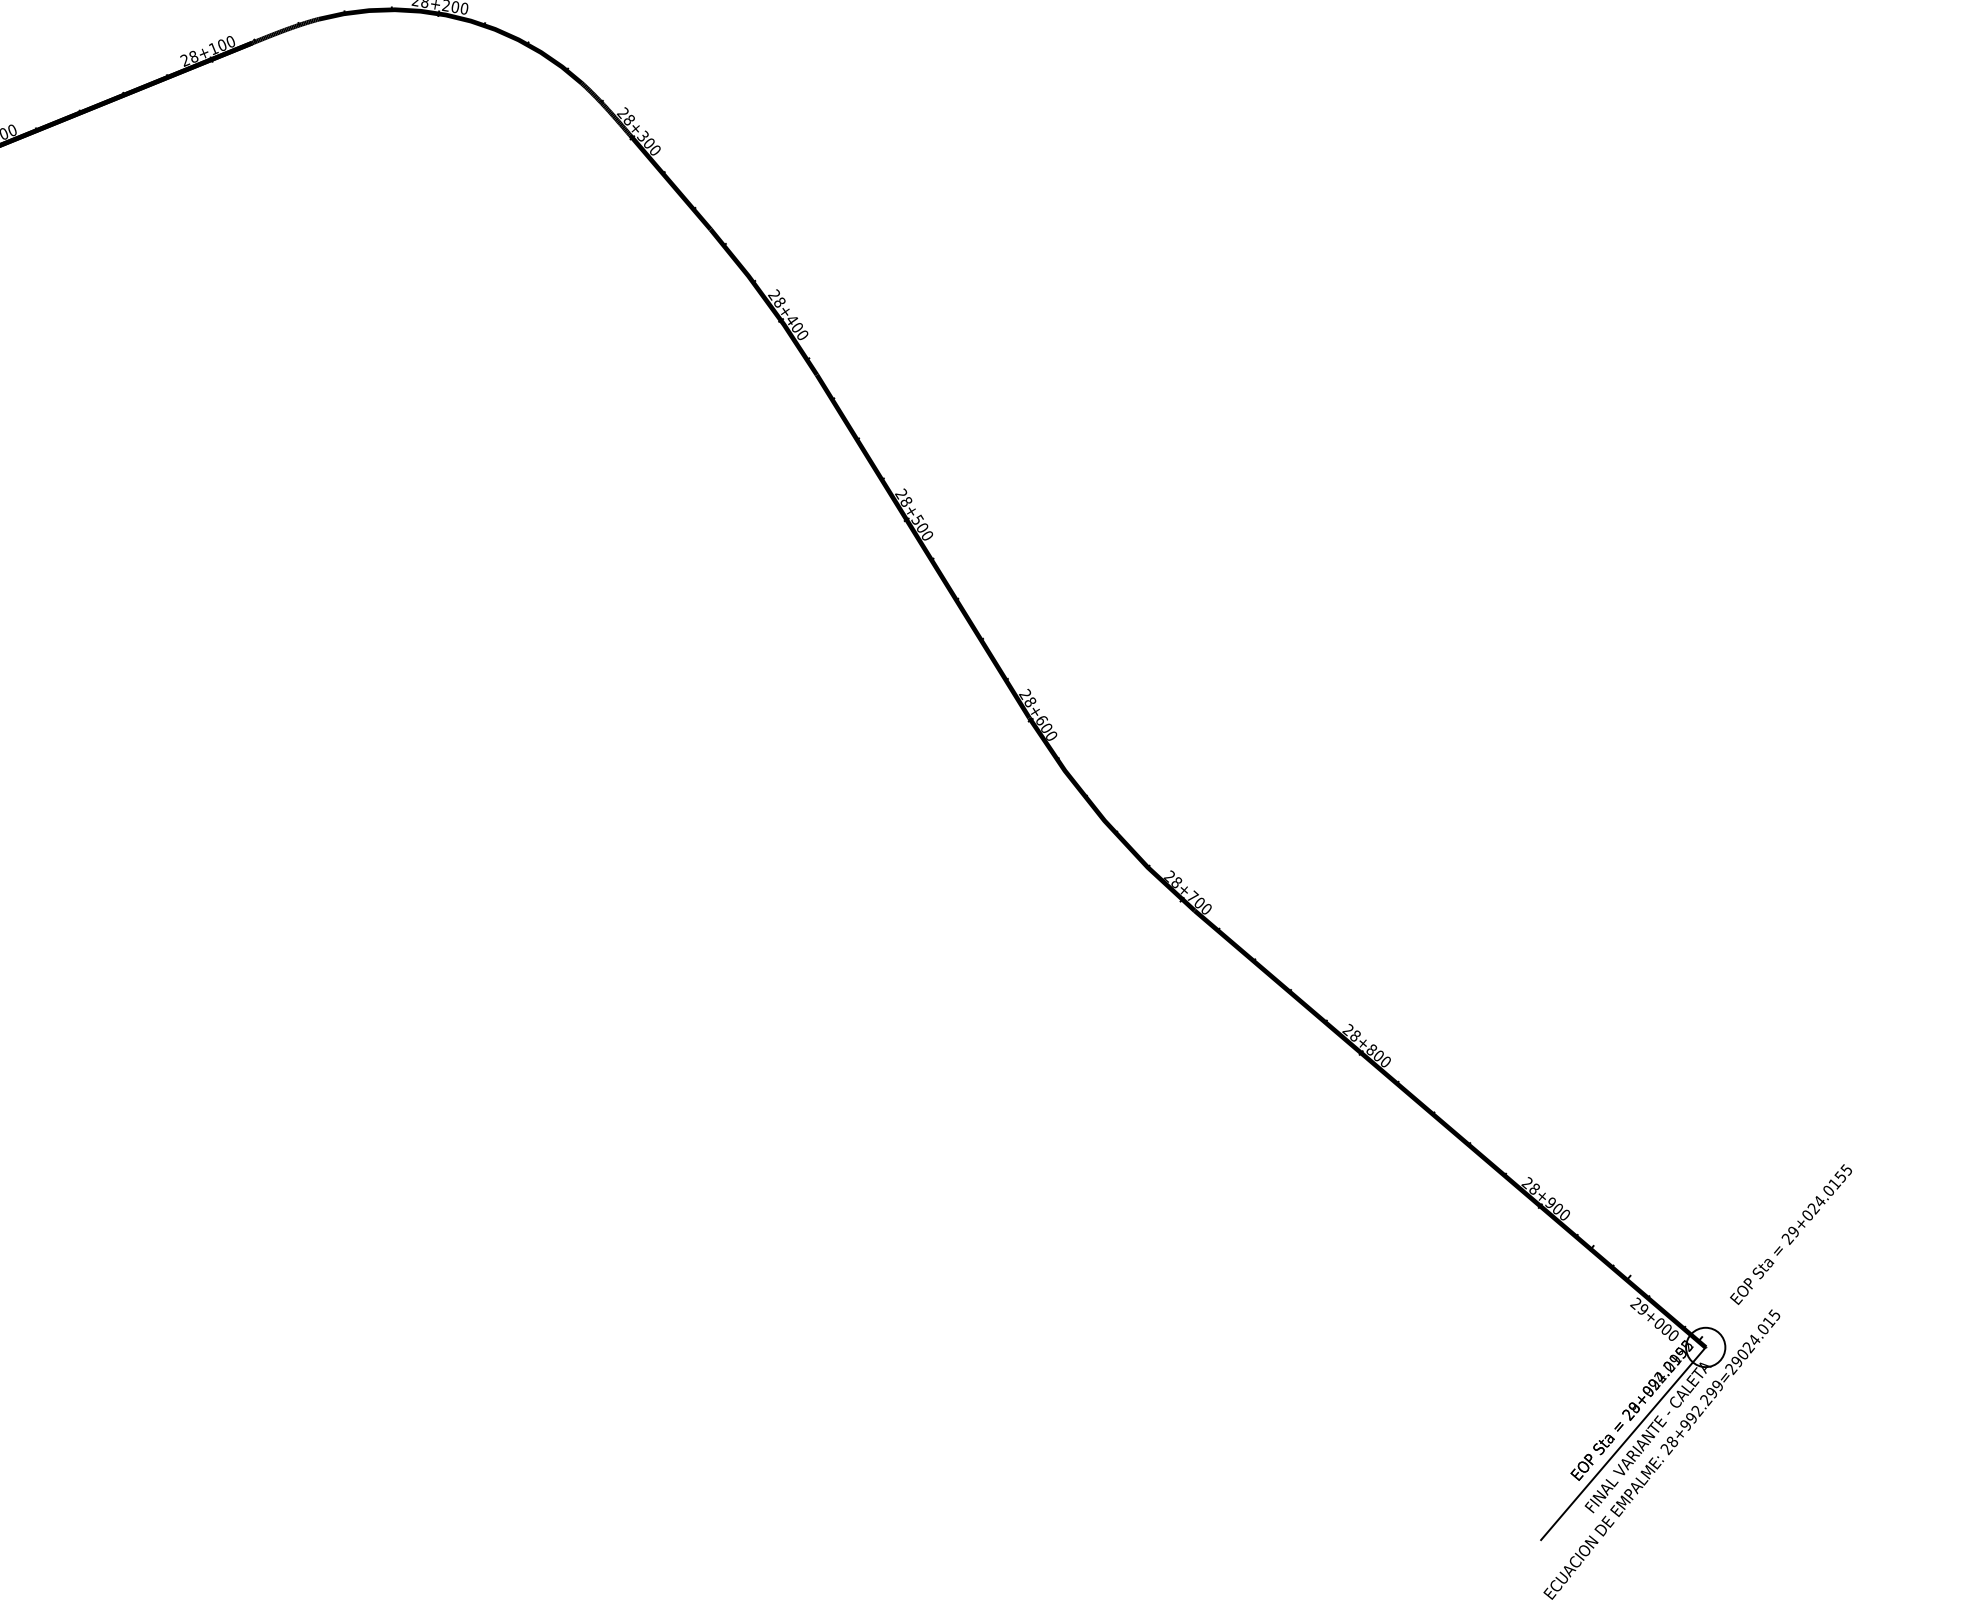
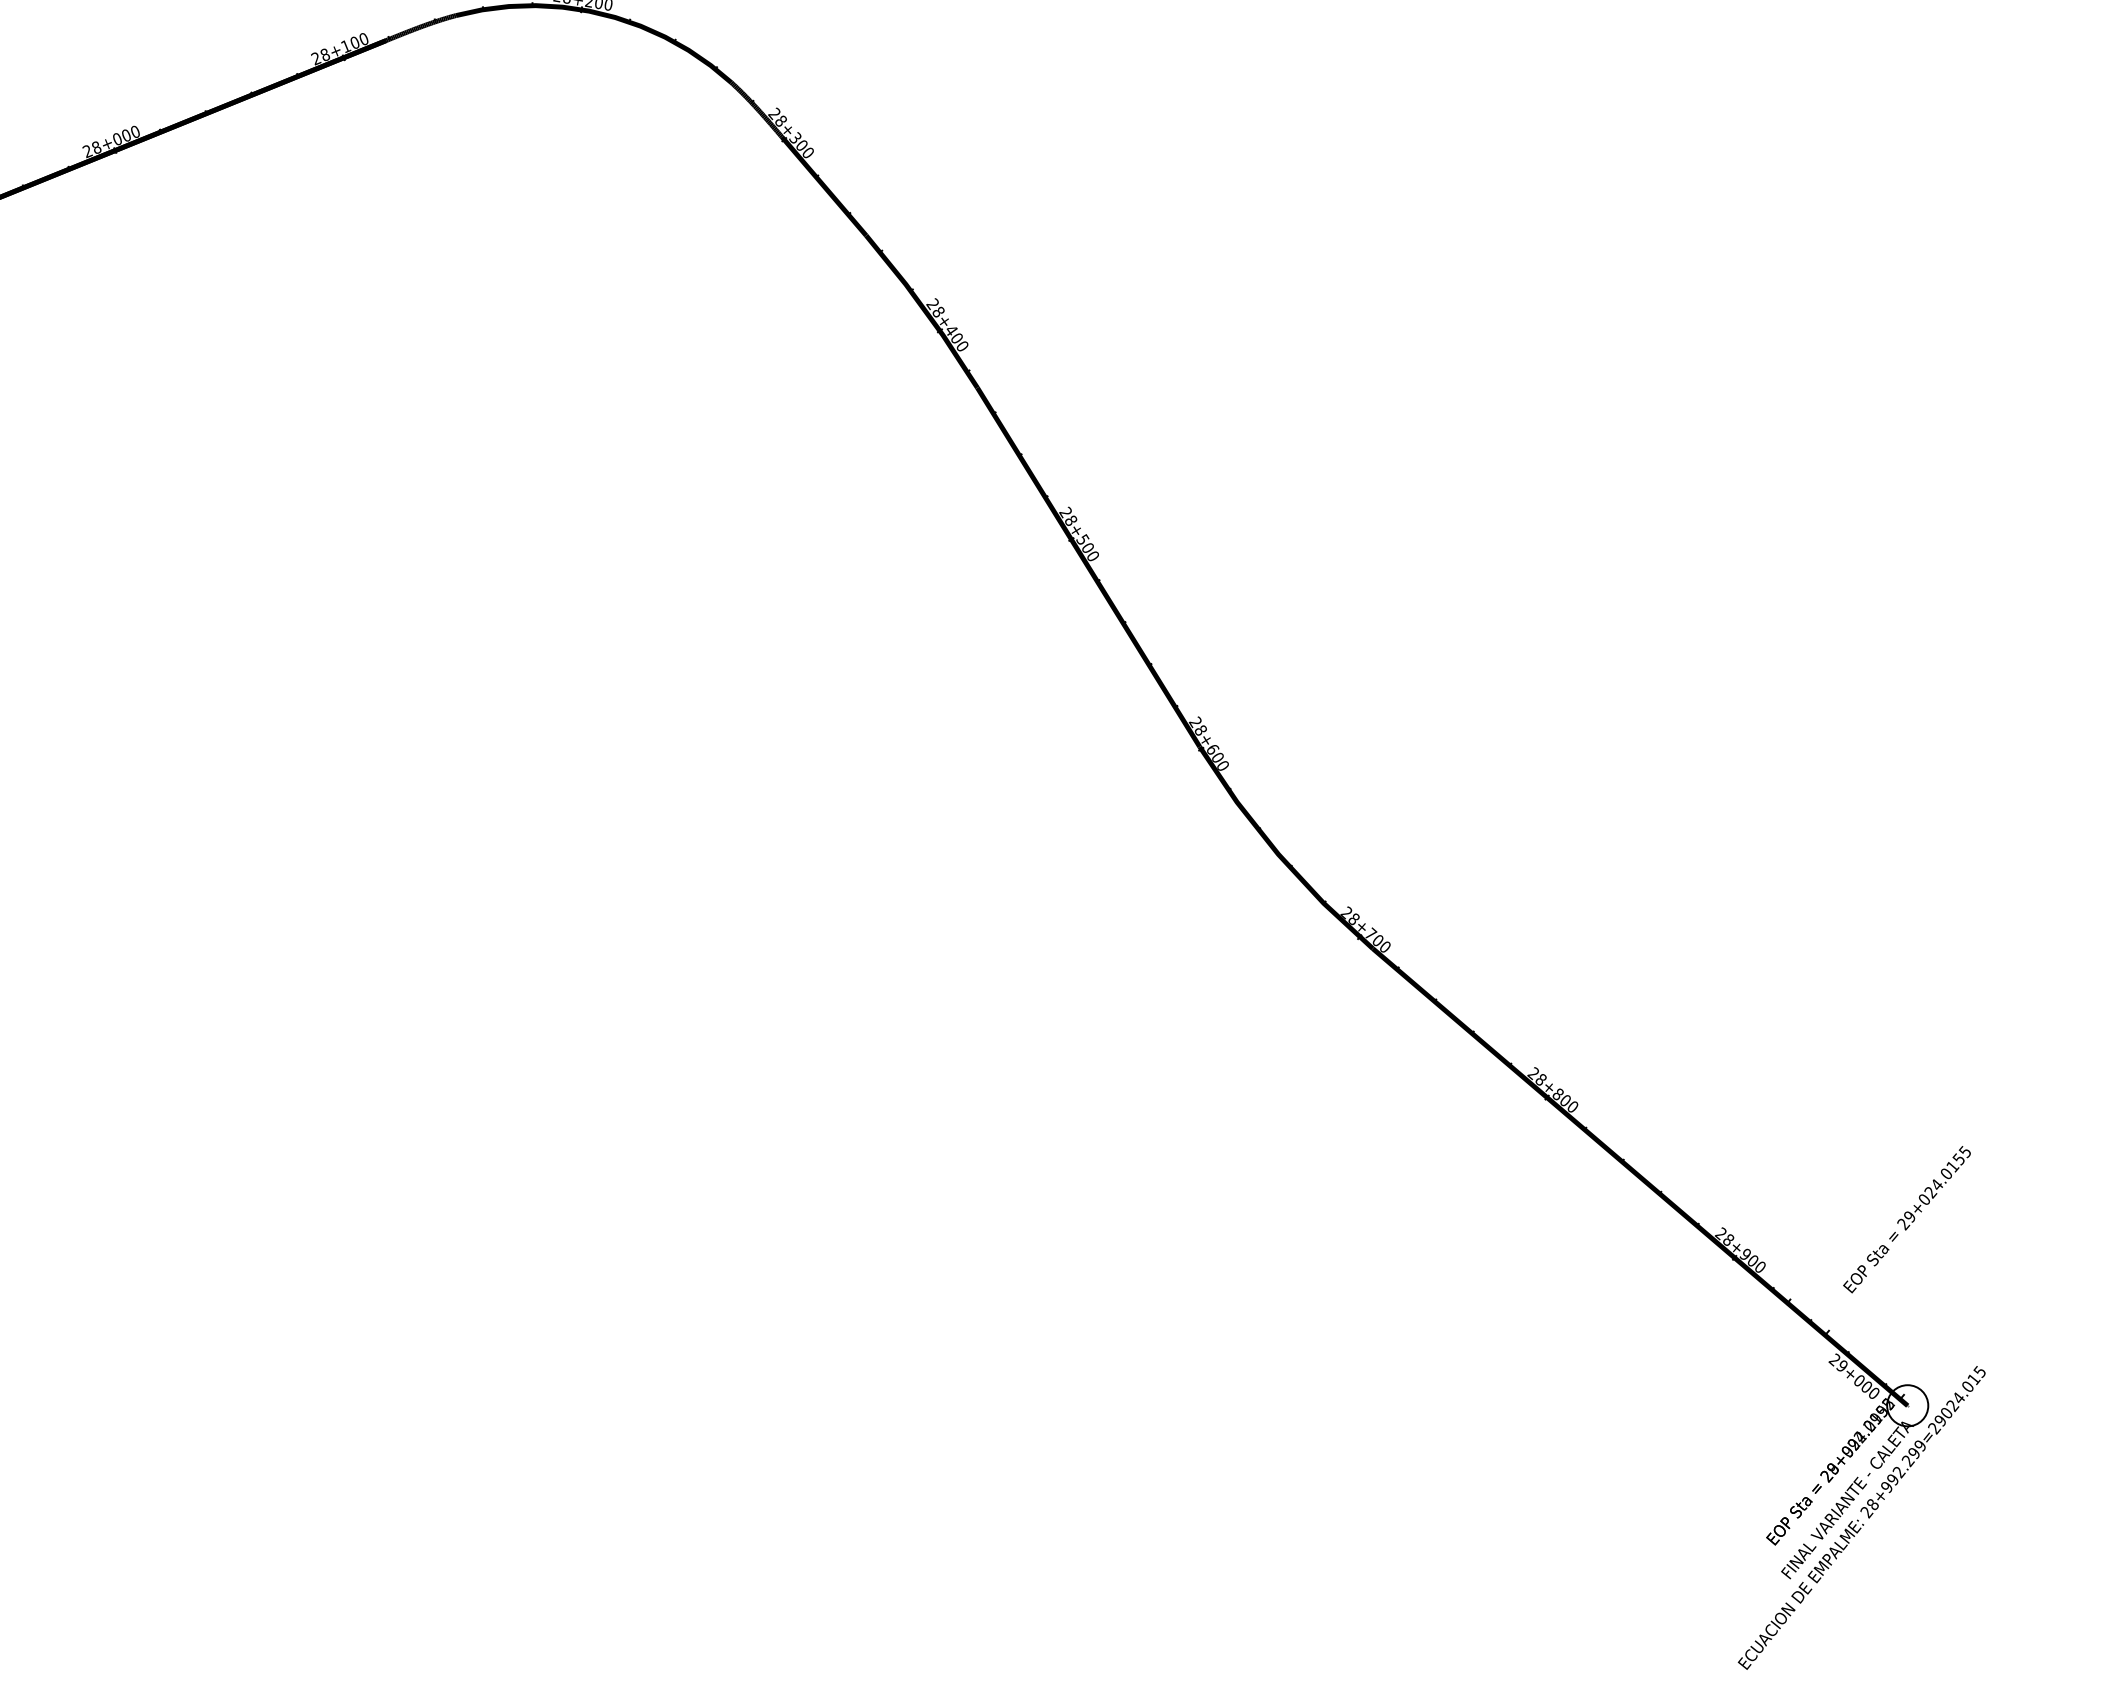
text: (1790, 1234) -> (1906, 1219), moved
line: (1623, 1443) -> (1821, 1506), removed

